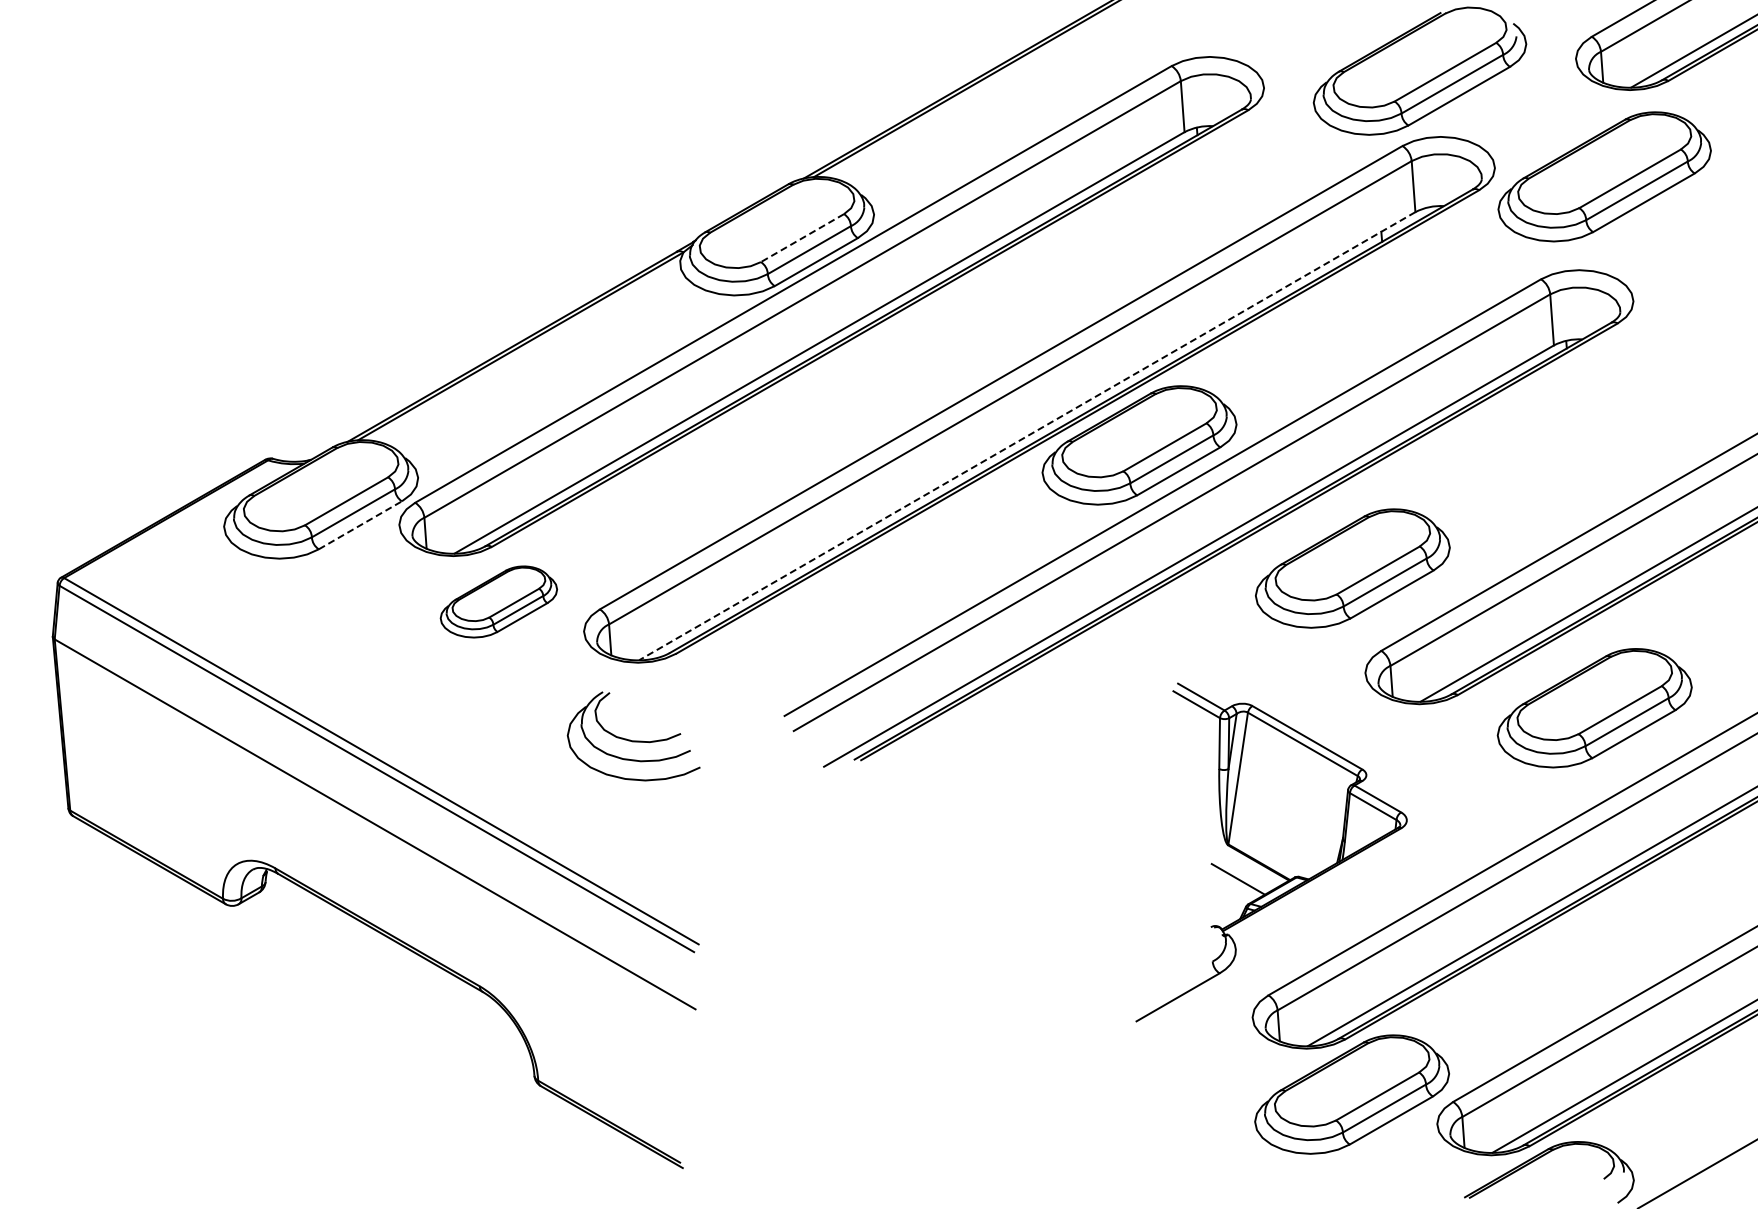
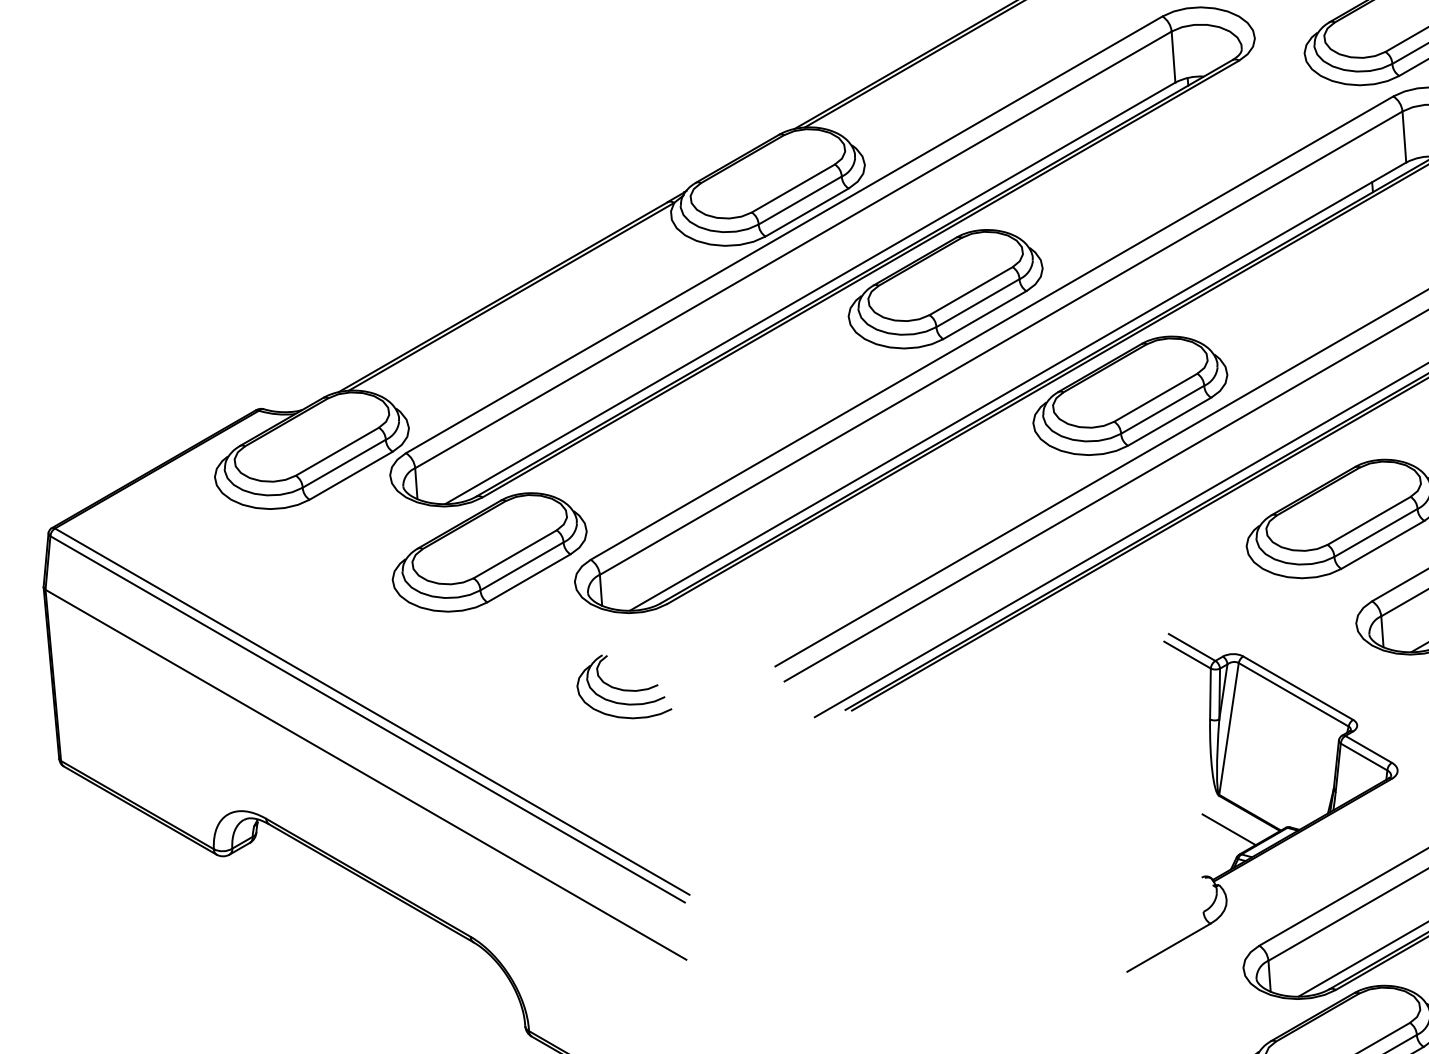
line: (802, 238) -> (793, 188), dashed -> solid
part: (954, 338) -> (945, 288), added
line: (1026, 436) -> (1017, 386), dashed -> solid
line: (360, 525) -> (351, 475), dashed -> solid
part: (498, 601) -> (489, 551), size x1.67
part: (633, 736) -> (624, 686), size x0.71

